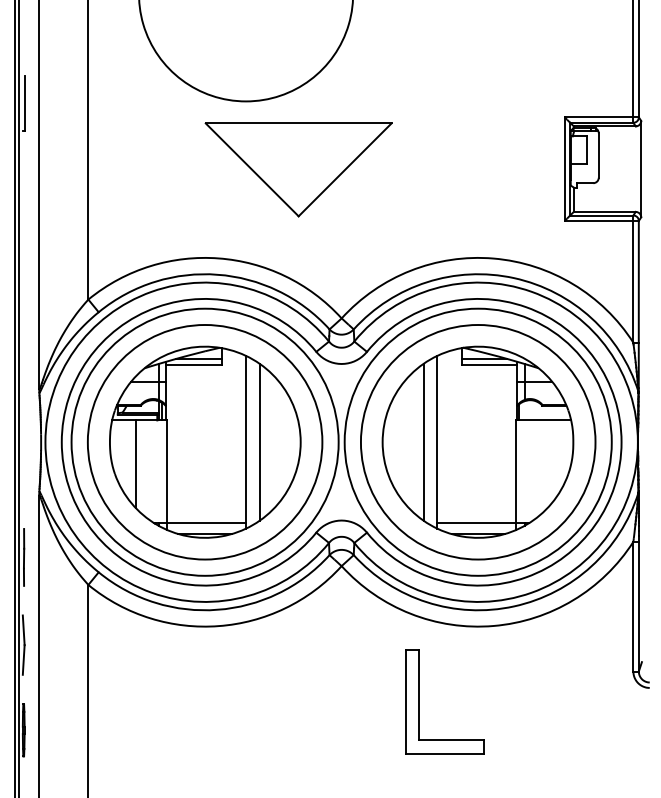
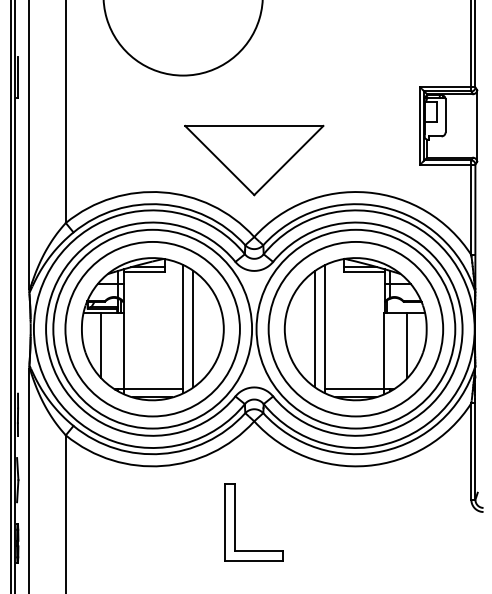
part: (298, 169) -> (254, 160), moved
line: (547, 464) -> (407, 345), added
part: (419, 702) -> (235, 522), moved

